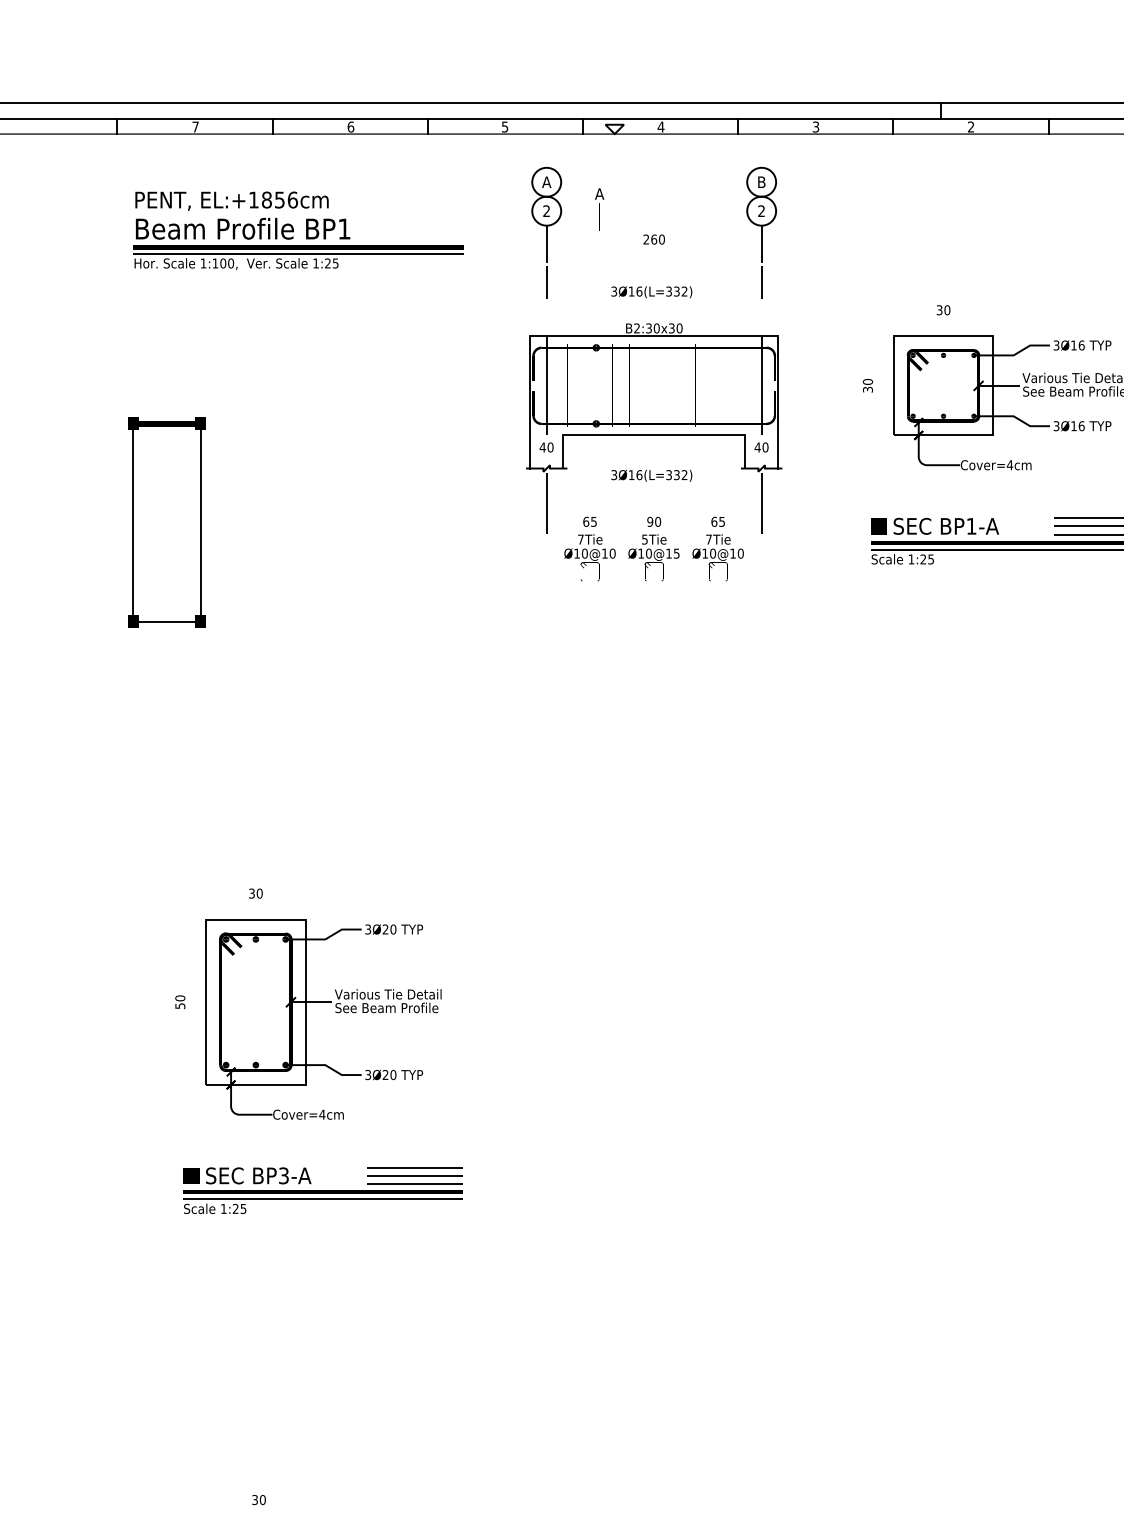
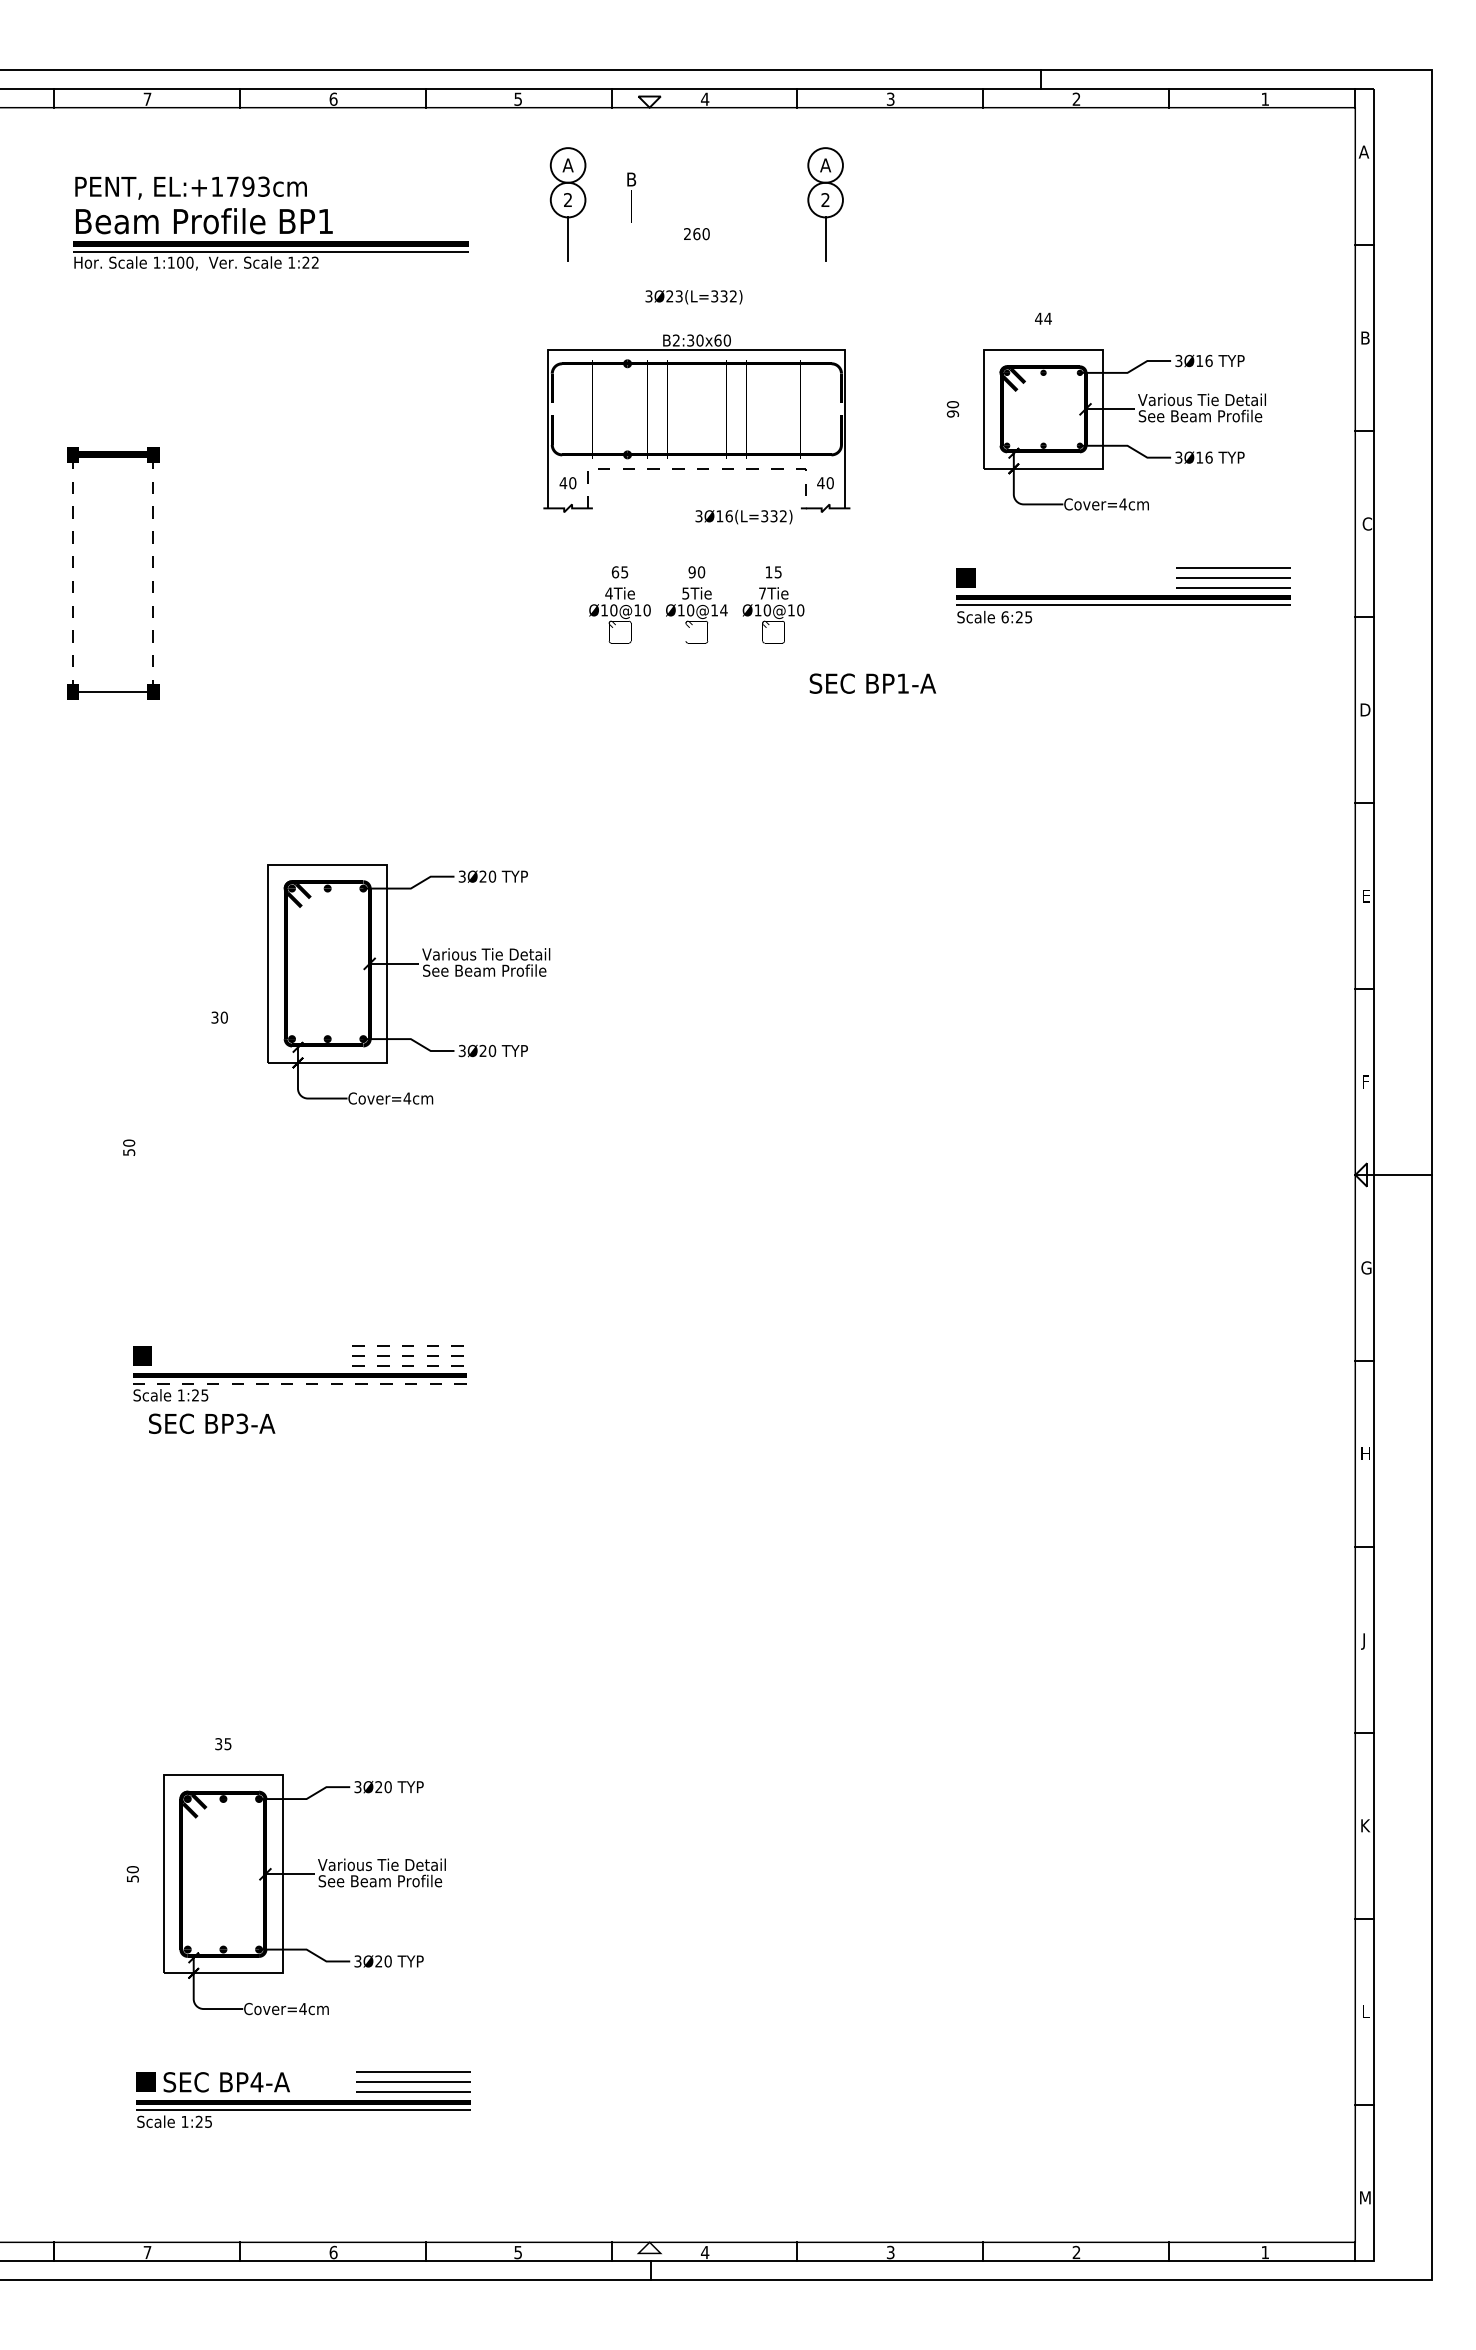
text: (761, 182) -> (825, 165), B -> A
text: (599, 194) -> (631, 179), A -> B
text: (279, 199) -> (248, 186), EL:+1856cm -> EL:+1793cm
text: (335, 263) -> (315, 262), 1:25 -> 1:22
line: (547, 282) -> (568, 285), removed
line: (761, 282) -> (825, 285), removed
text: (635, 291) -> (674, 296), 3Ø16(L=332) -> 3Ø23(L=332)
text: (943, 310) -> (1043, 318), 30 -> 44
text: (671, 328) -> (717, 340), B2:30x30 -> B2:30x60
line: (547, 385) -> (568, 408), removed
line: (761, 385) -> (825, 408), removed
text: (867, 389) -> (952, 413), 30 -> 90
line: (653, 435) -> (696, 468), solid -> dashed
text: (651, 476) -> (743, 517), moved
line: (547, 502) -> (568, 549), removed
line: (761, 502) -> (825, 549), removed
line: (133, 522) -> (72, 573), solid -> dashed
line: (200, 522) -> (153, 573), solid -> dashed
text: (713, 522) -> (768, 572), 65 -> 15
text: (946, 526) -> (872, 683), moved
text: (580, 539) -> (608, 593), 7Tie -> 4Tie
text: (676, 553) -> (723, 610), Ø10@15 -> Ø10@14
text: (910, 559) -> (1004, 617), 1:25 -> 6:25
part: (335, 1012) -> (423, 976), moved
line: (415, 1167) -> (410, 1345), solid -> dashed
text: (259, 1175) -> (212, 1423), moved
line: (415, 1175) -> (410, 1355), solid -> dashed
line: (415, 1183) -> (410, 1365), solid -> dashed
line: (323, 1198) -> (300, 1383), solid -> dashed
text: (262, 1500) -> (227, 1744), 30 -> 35

